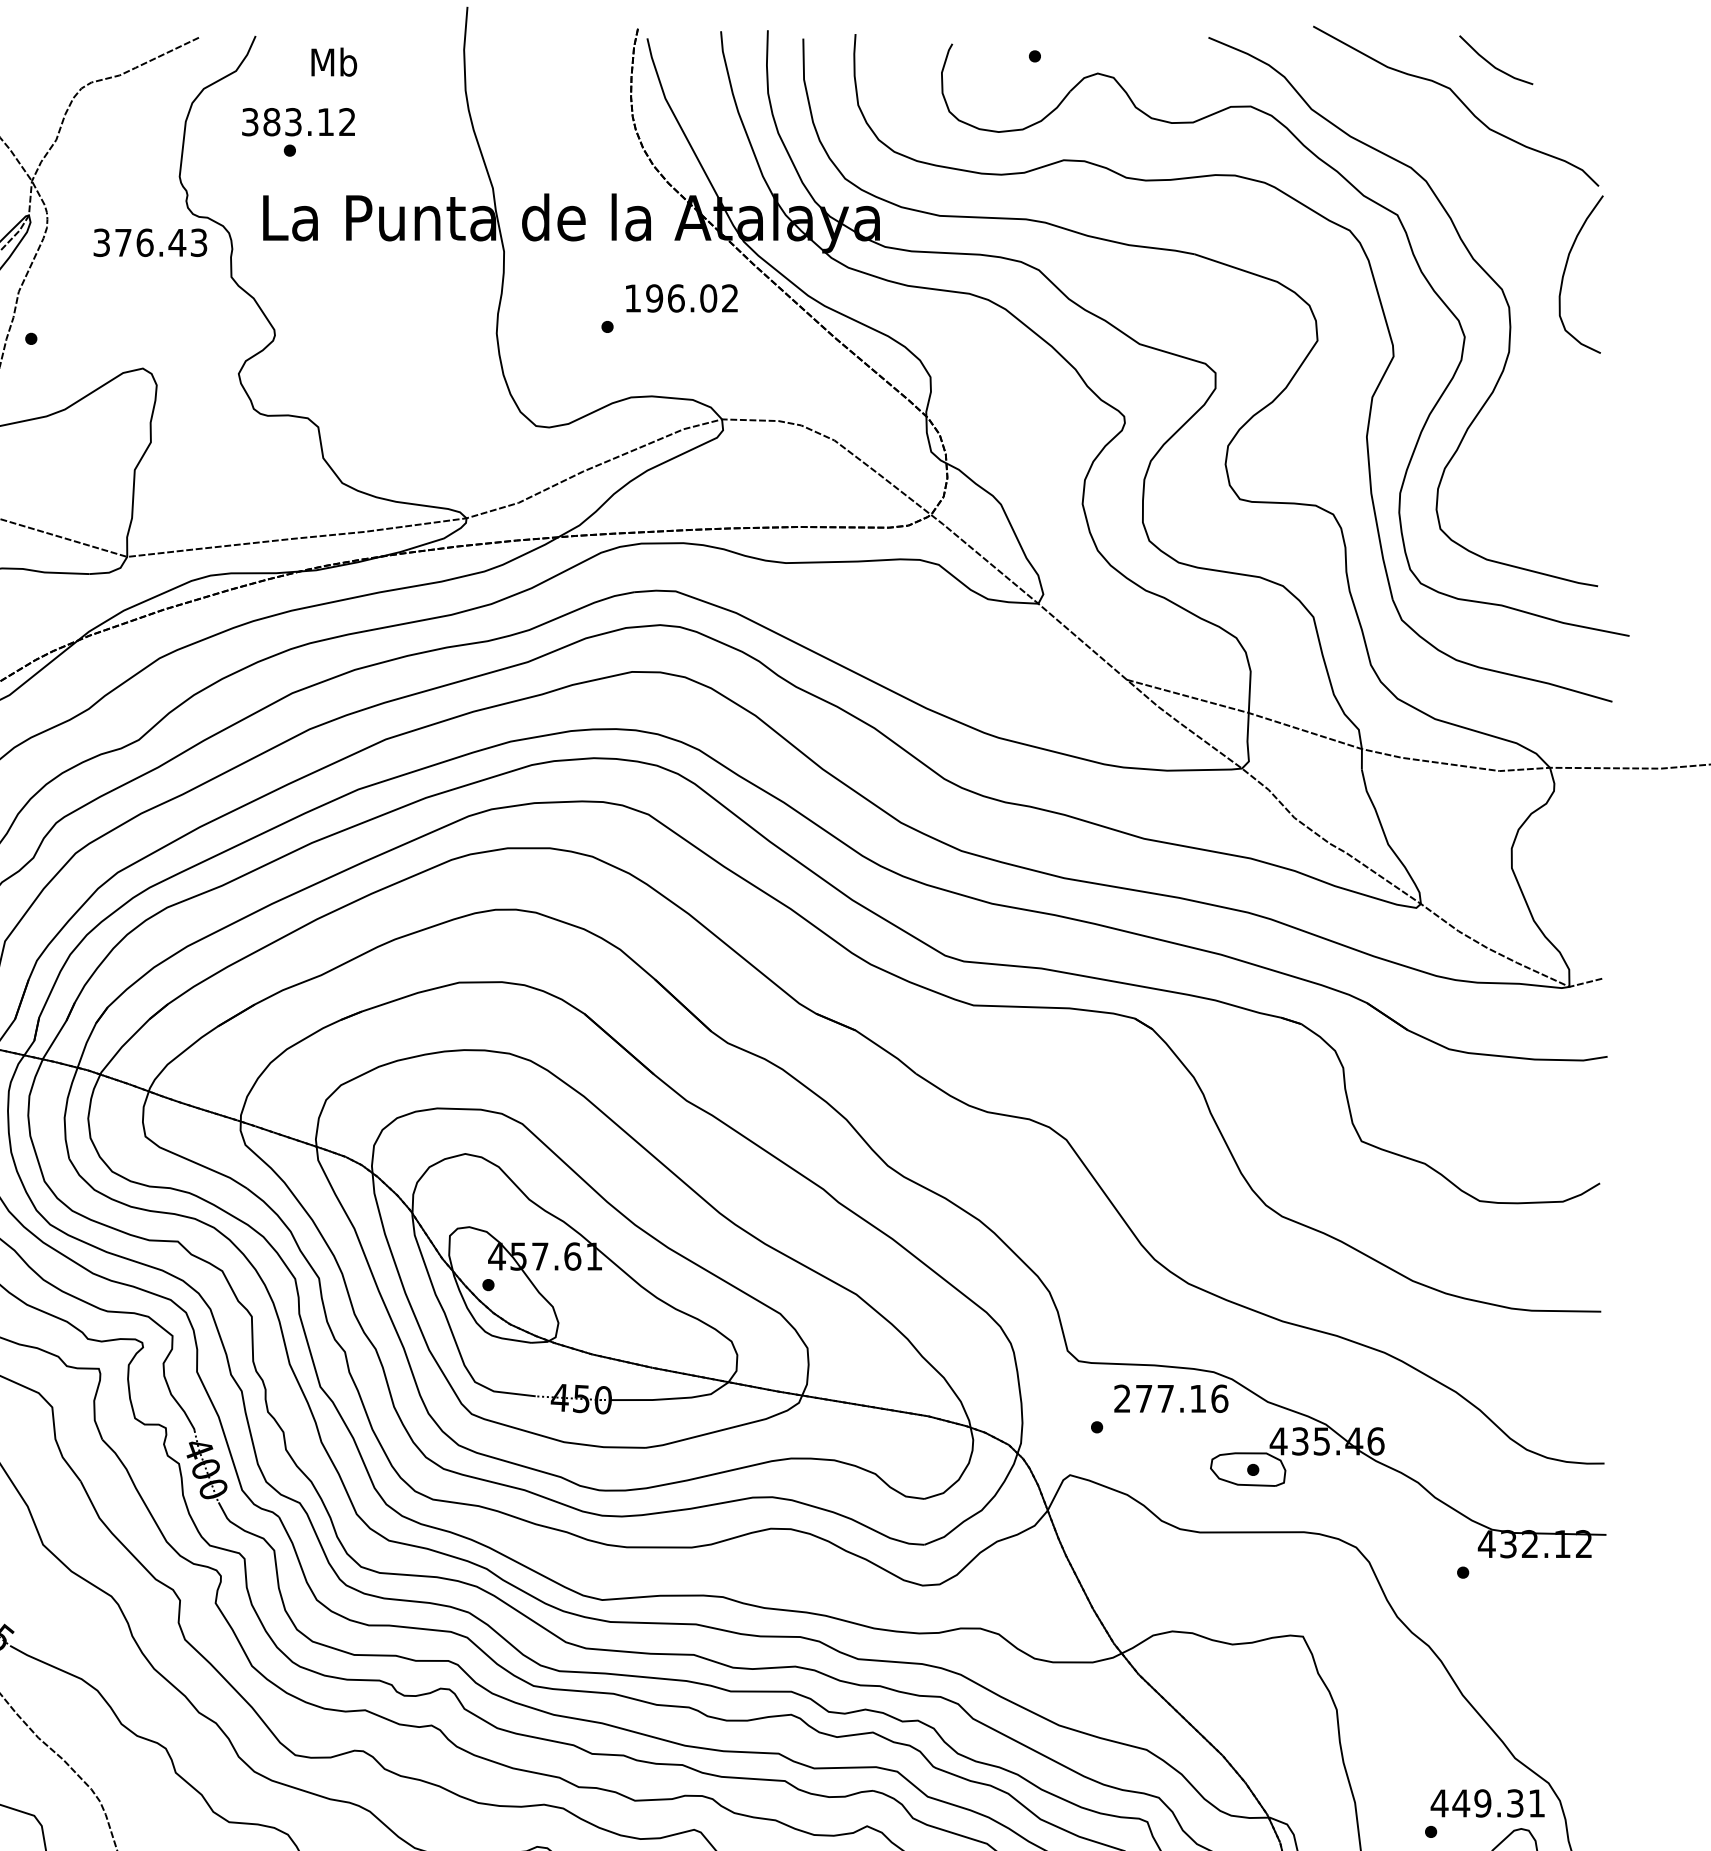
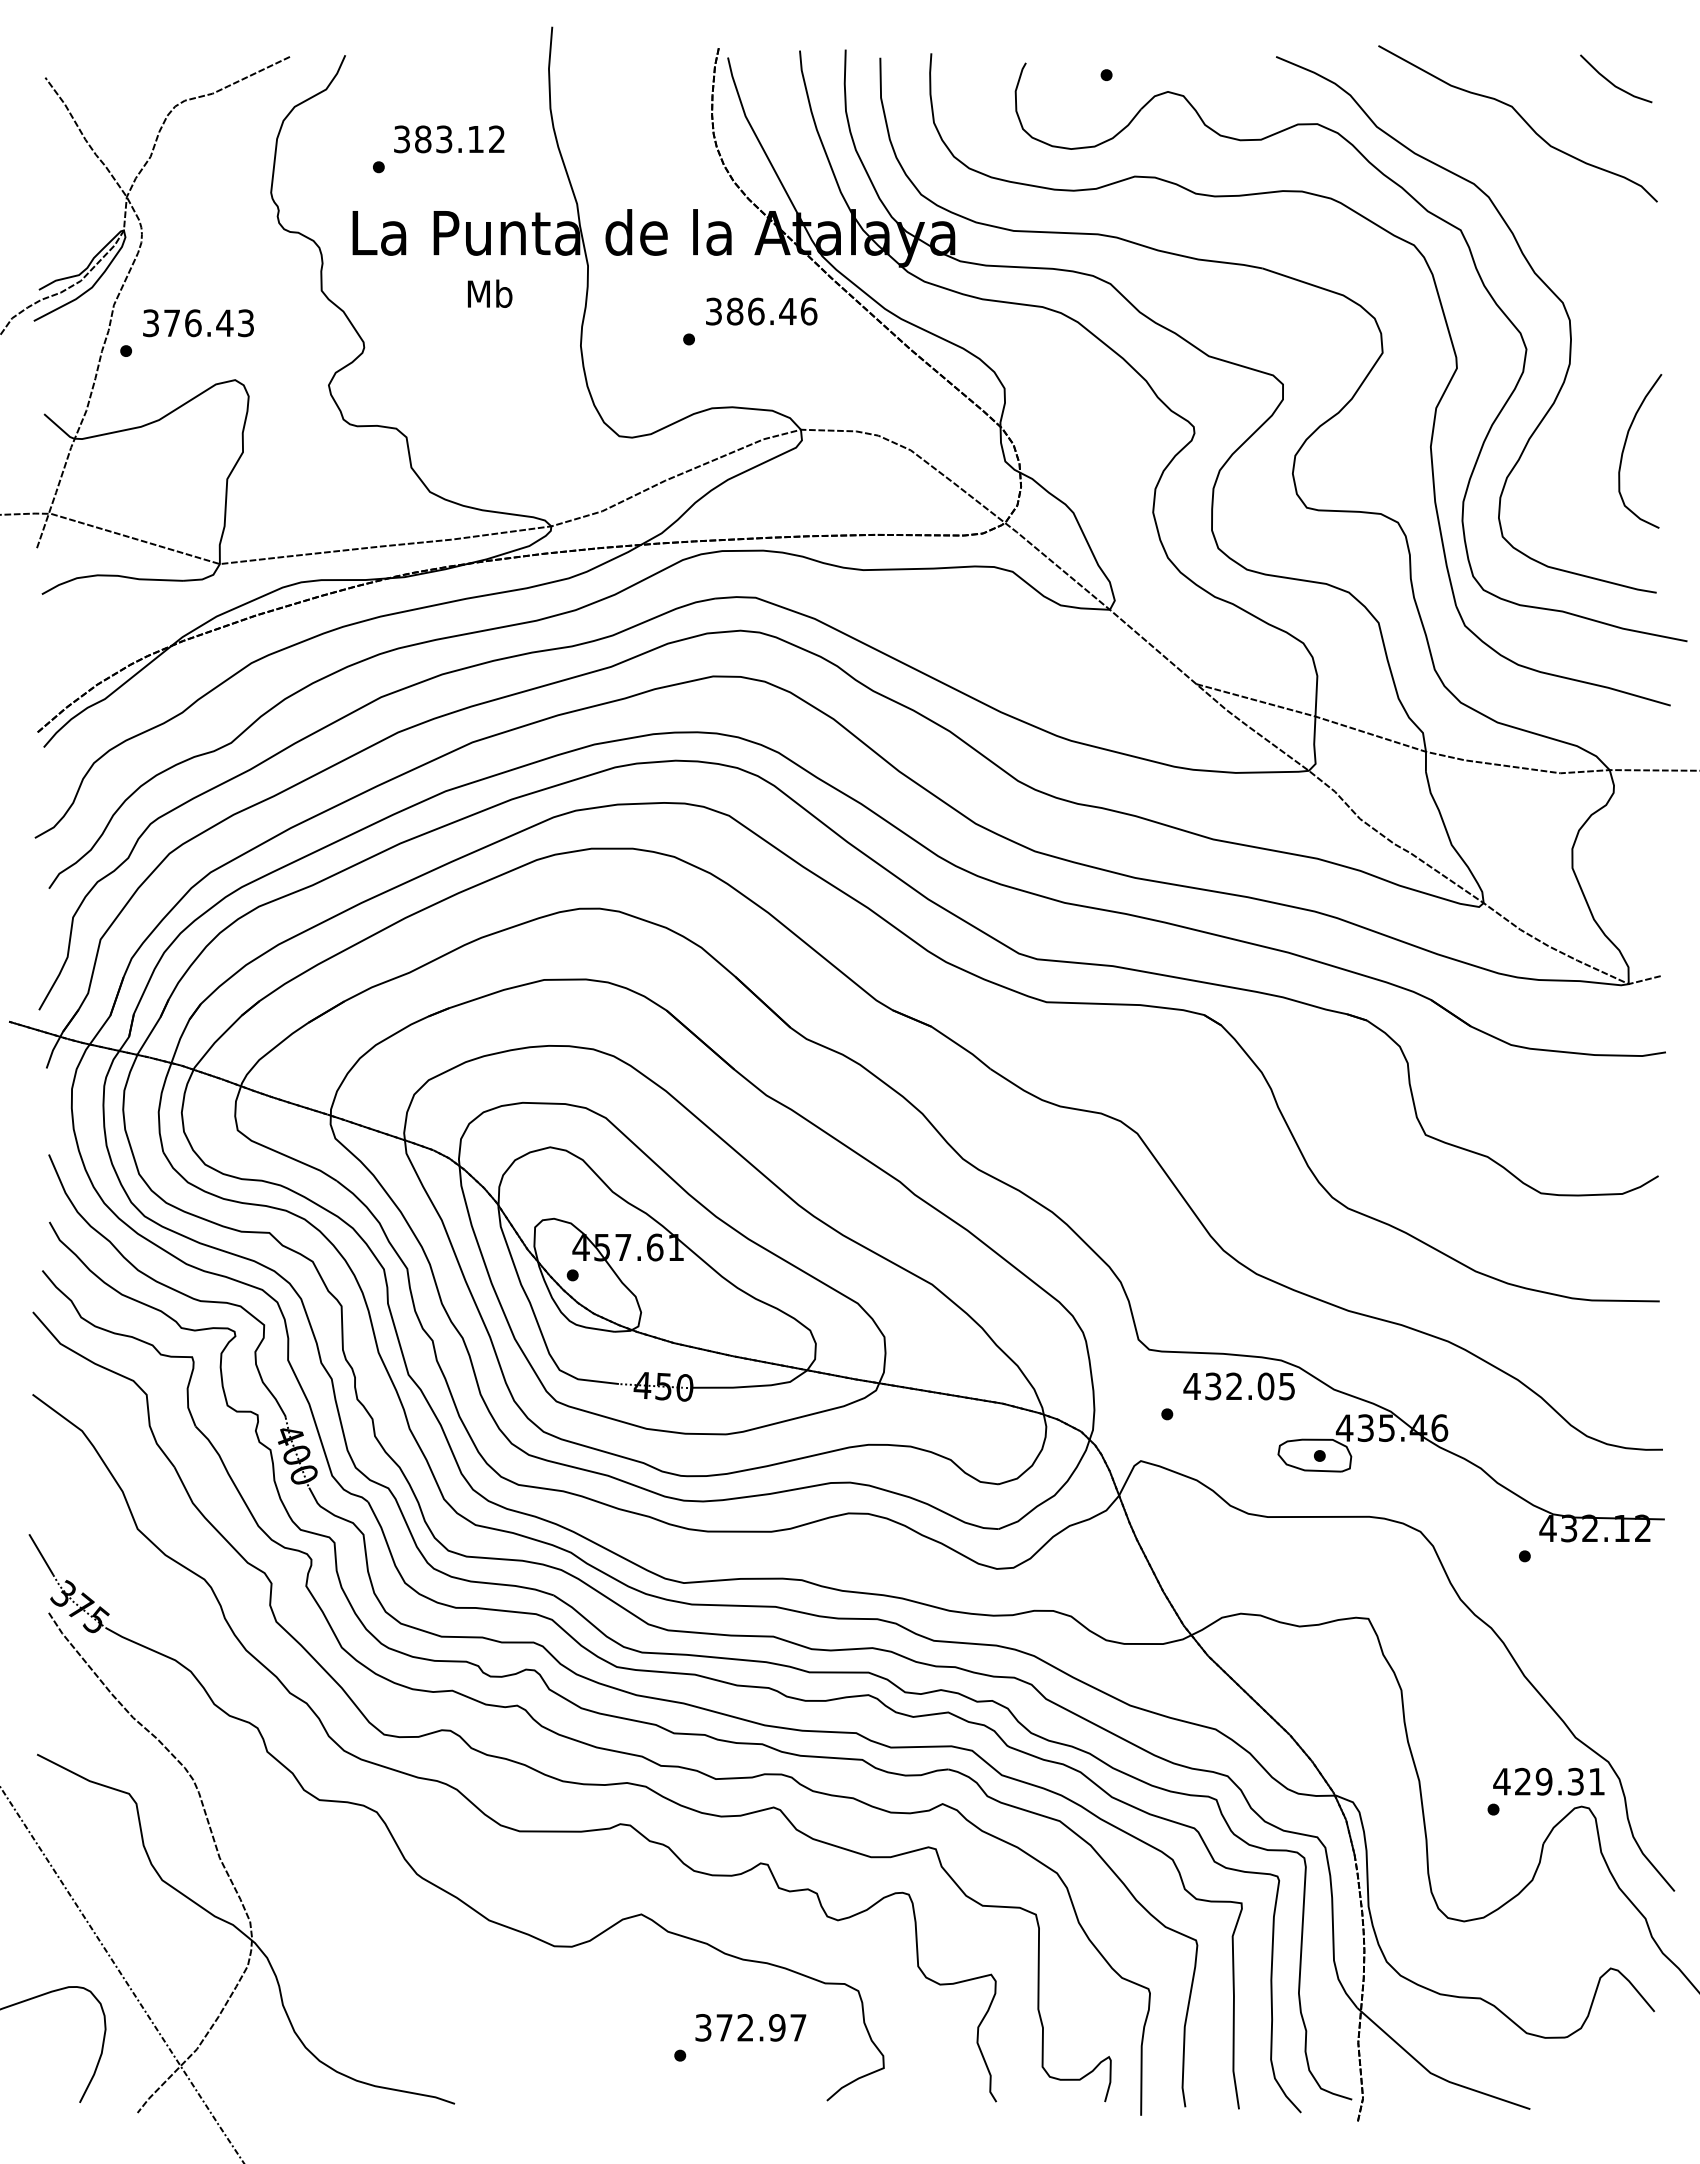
text: (334, 61) -> (490, 293), moved
line: (1492, 63) -> (1612, 82), moved
text: (298, 122) -> (449, 139), moved
text: (150, 243) -> (198, 323), moved
curve: (1566, 269) -> (1625, 446), moved
text: (681, 298) -> (761, 311), 196.02 -> 386.46
text: (1171, 1398) -> (1239, 1386), 277.16 -> 432.05
text: (1460, 1803) -> (1522, 1781), 449.31 -> 429.31

